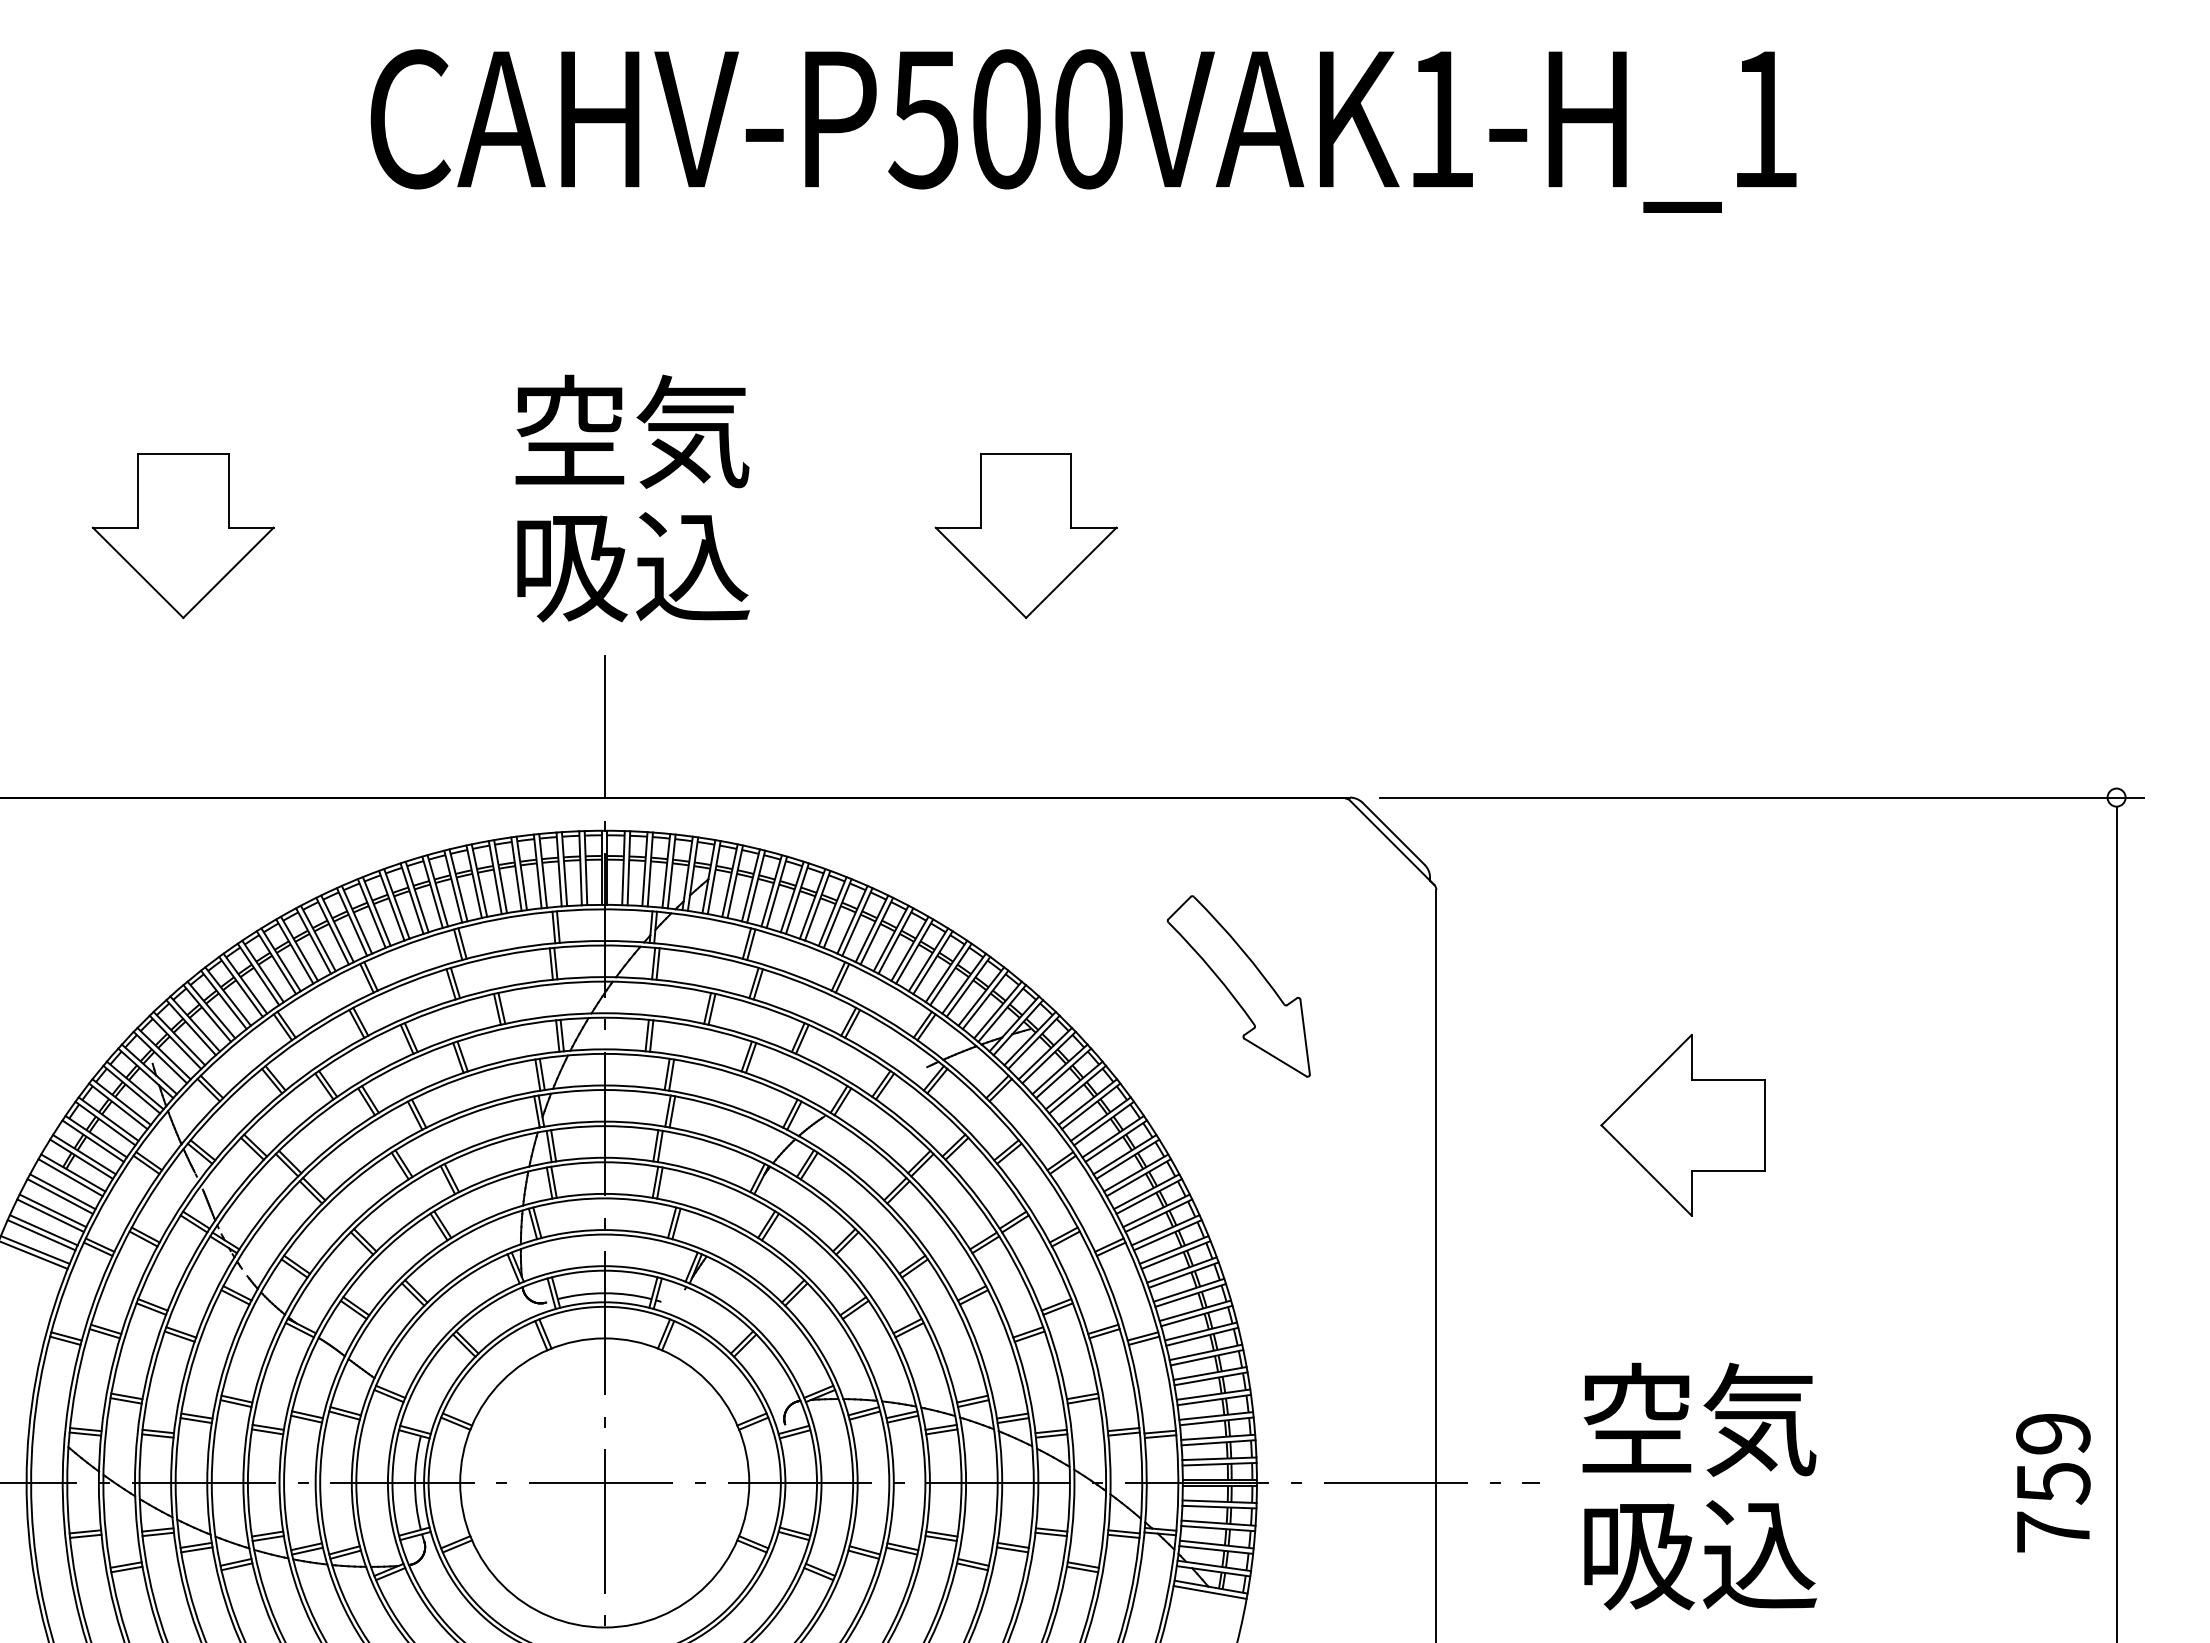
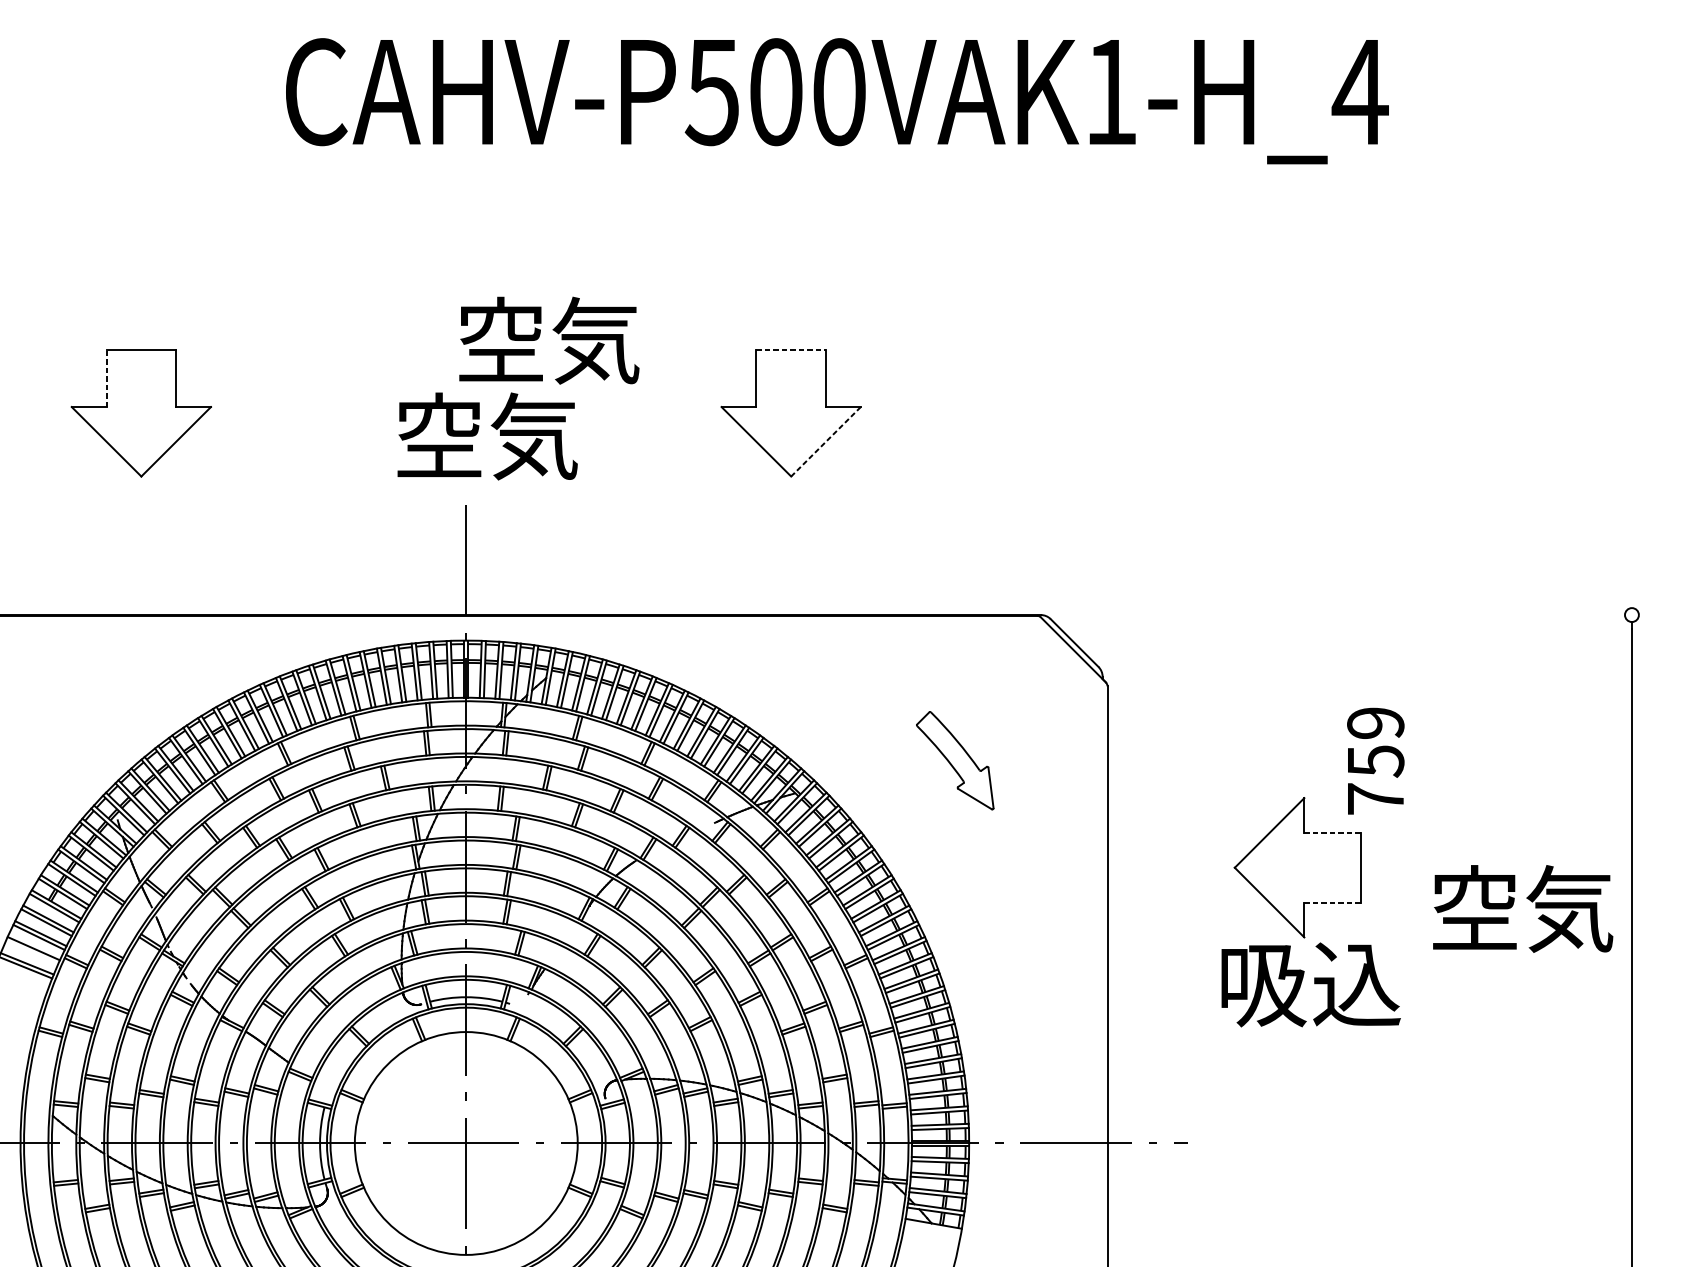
text: (1764, 119) -> (1360, 92), CAHV-P500VAK1-H_1 -> CAHV-P500VAK1-H_4
text: (632, 431) -> (549, 340), moved
line: (1026, 454) -> (791, 350), solid -> dashed
line: (138, 491) -> (106, 379), solid -> dashed
text: (632, 566) -> (487, 436), 吸込 -> 空気
line: (1071, 572) -> (826, 441), solid -> dashed
line: (1761, 797) -> (1358, 614), removed
part: (1238, 986) -> (954, 760), size x0.7
line: (1728, 1080) -> (1332, 833), solid -> dashed
line: (1728, 1170) -> (1332, 902), solid -> dashed
line: (41, 1235) -> (32, 952), removed
text: (1699, 1419) -> (1523, 908), moved
text: (2053, 1483) -> (1375, 761), moved
text: (1700, 1555) -> (1311, 985), moved
line: (1209, 1592) -> (932, 1227), removed

